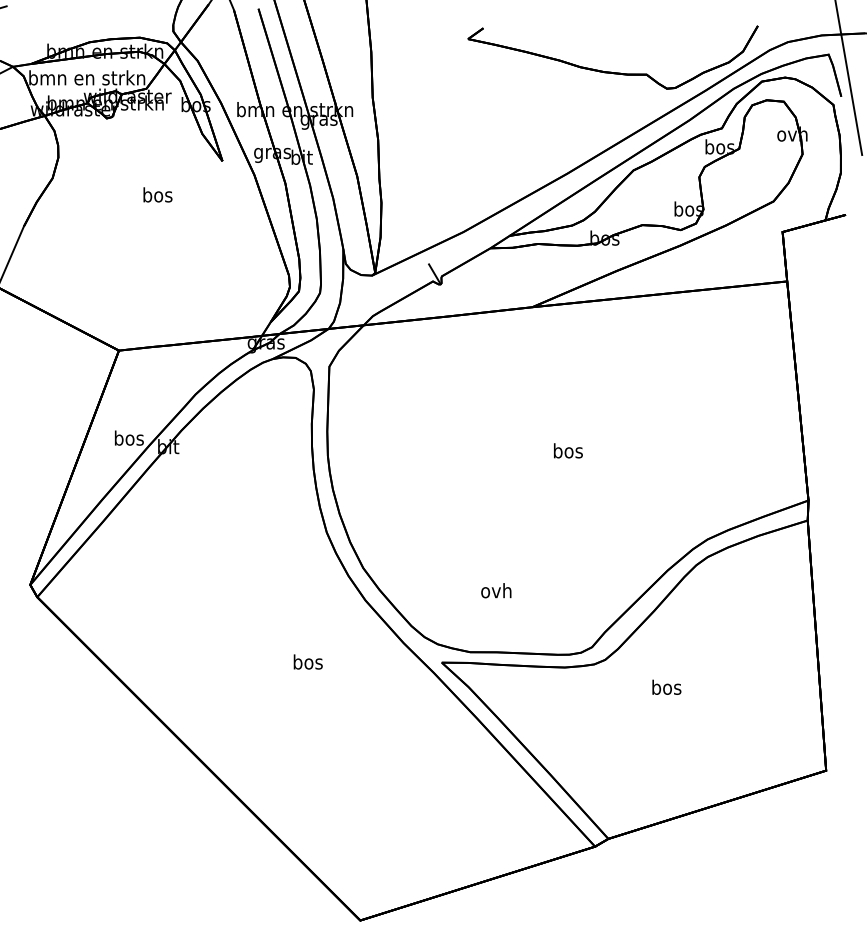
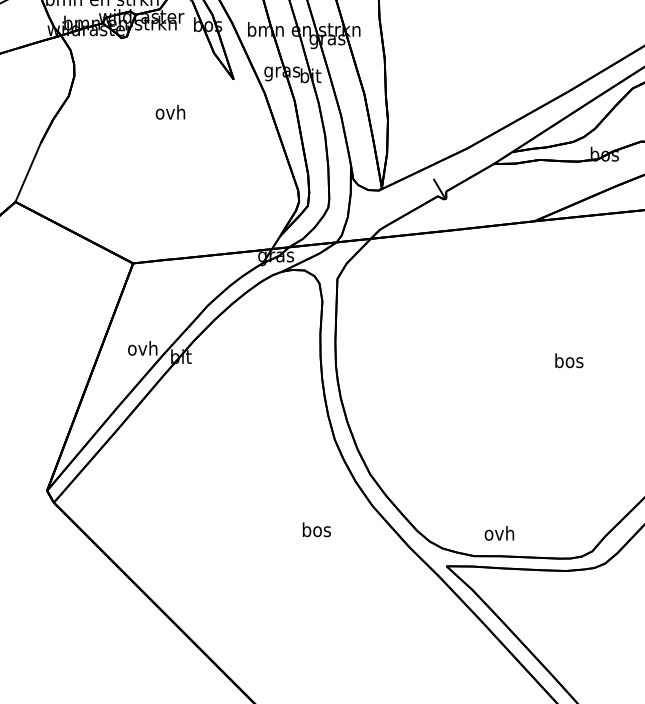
text: (157, 194) -> (170, 111), bos -> ovh
text: (128, 437) -> (142, 347), bos -> ovh
text: (496, 590) -> (499, 533), moved
text: (307, 661) -> (316, 529), moved

